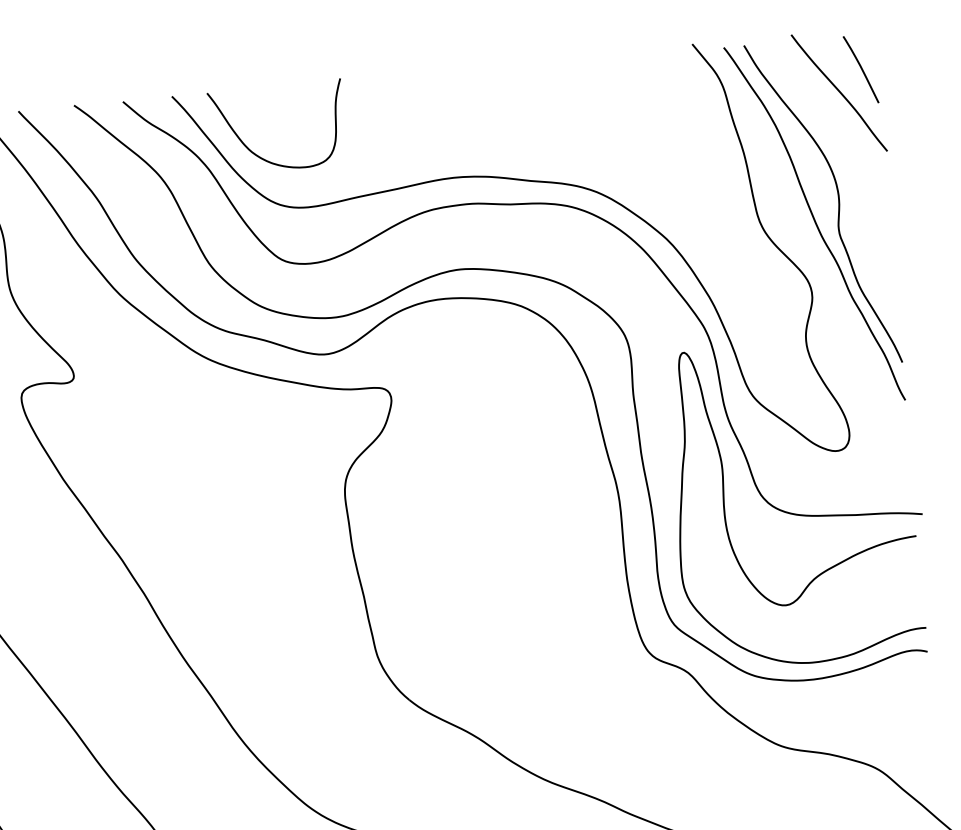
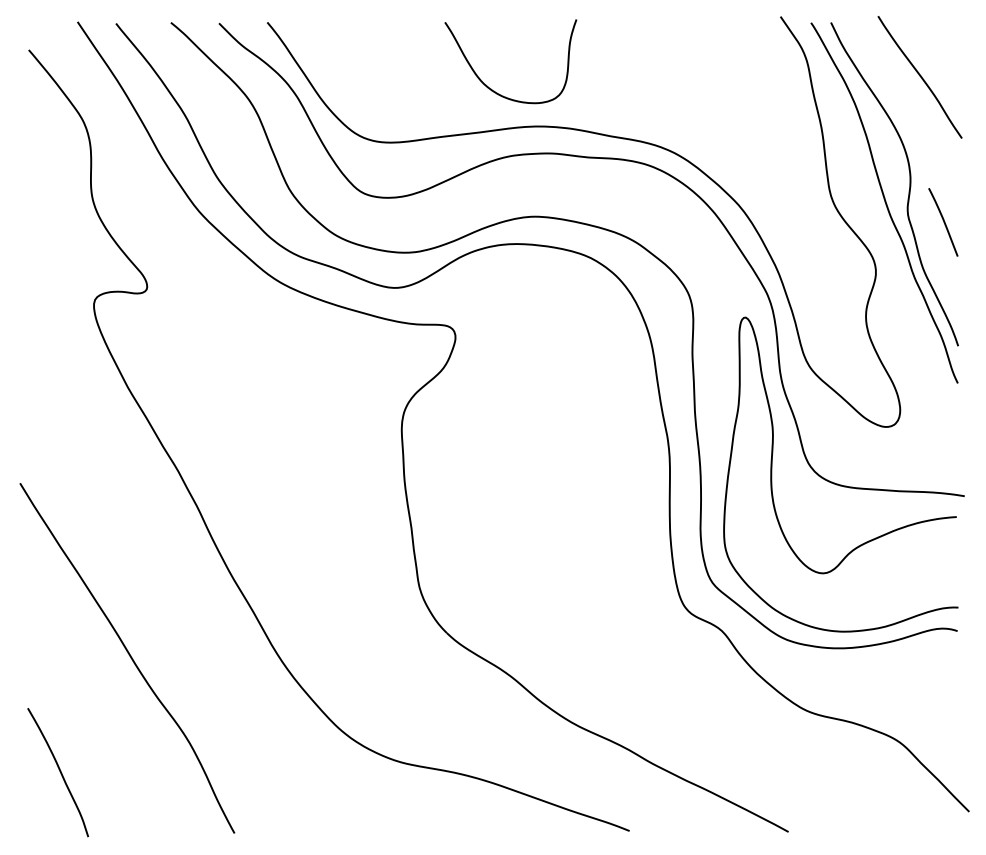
curve: (861, 69) -> (943, 222), moved
curve: (260, 156) -> (491, 88), moved

